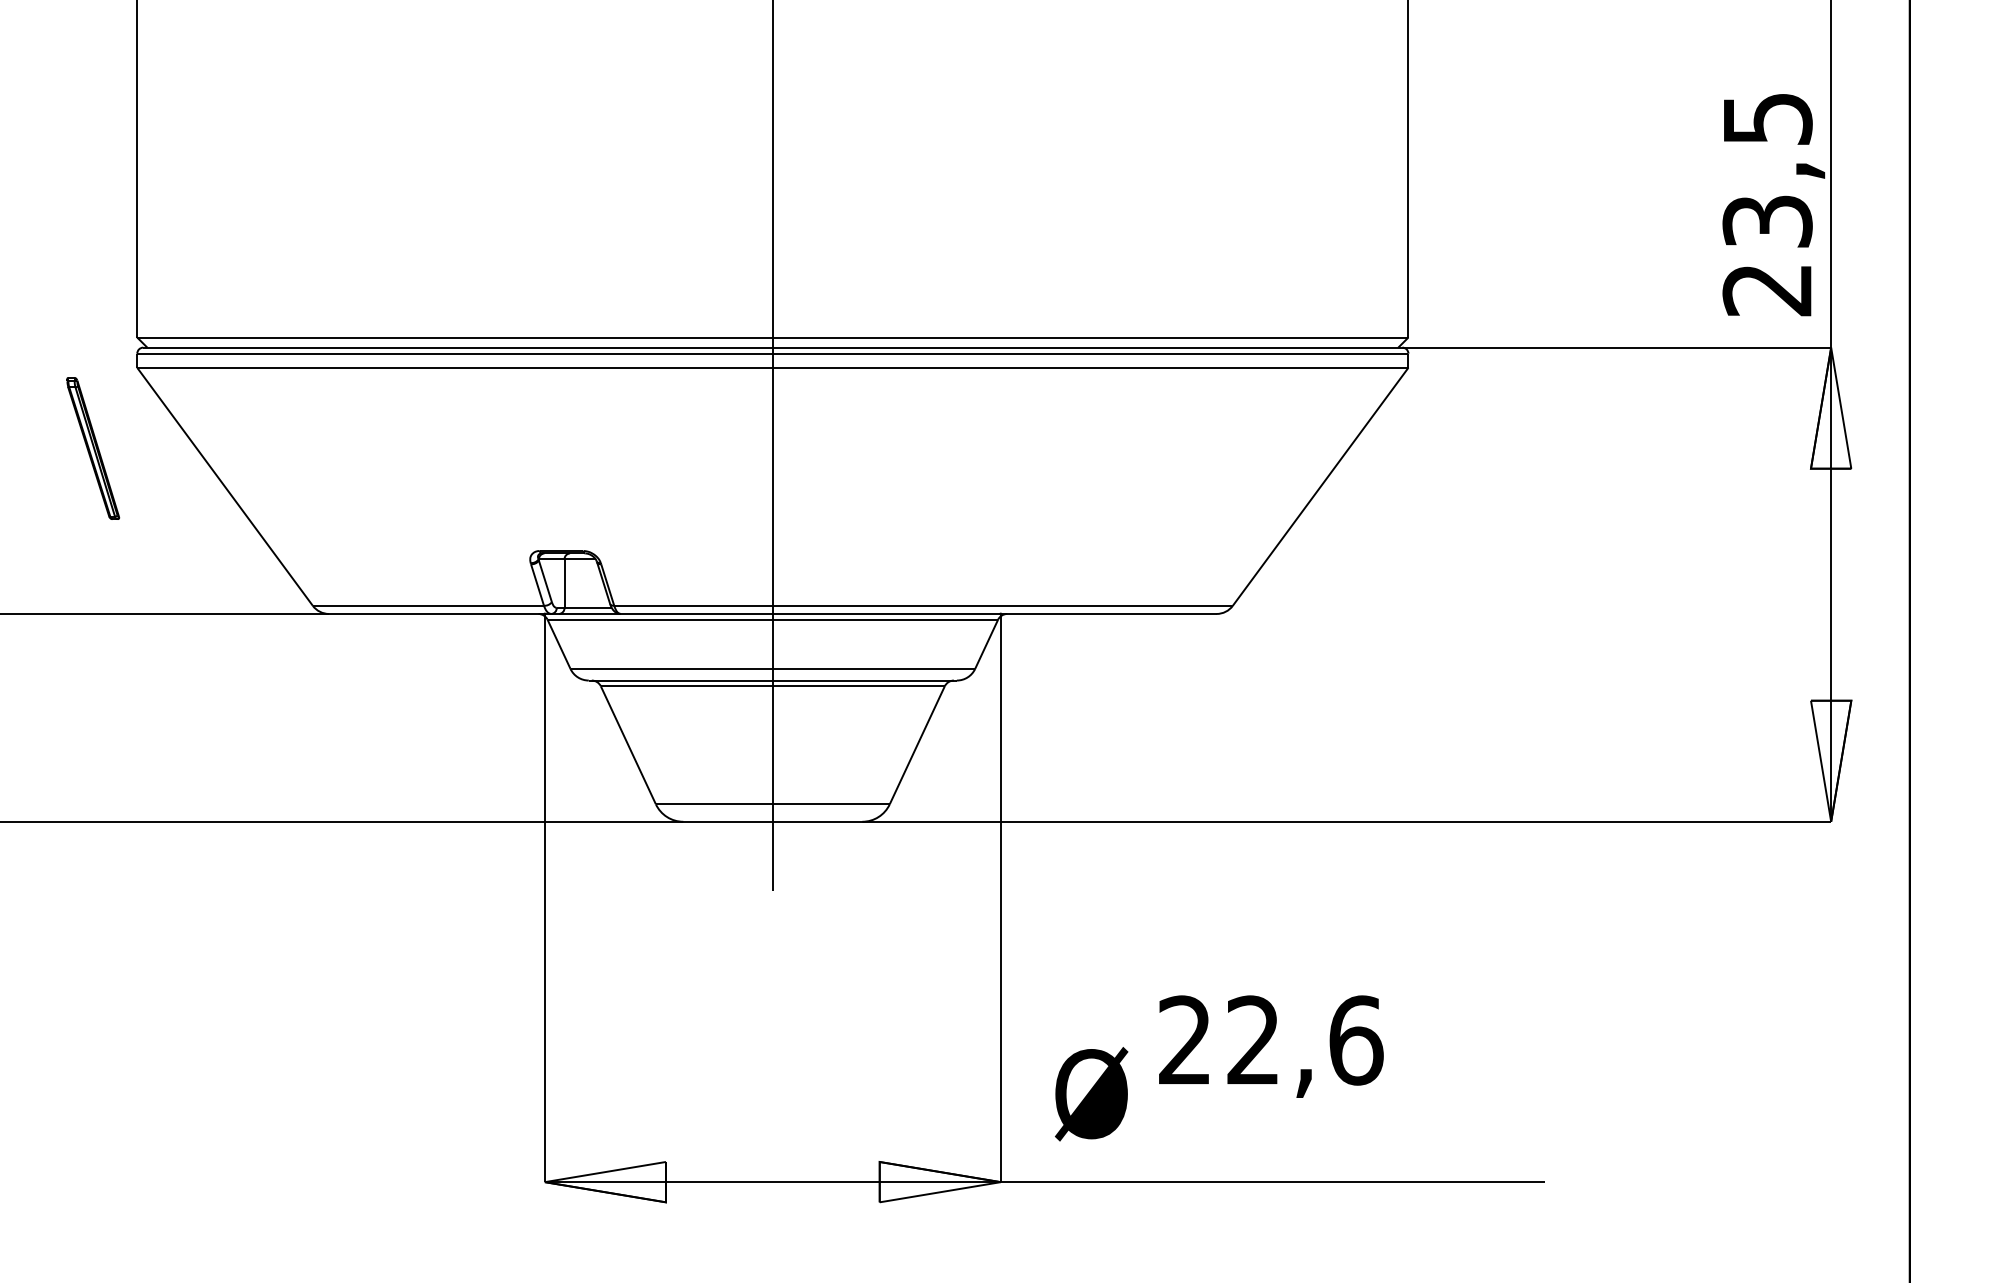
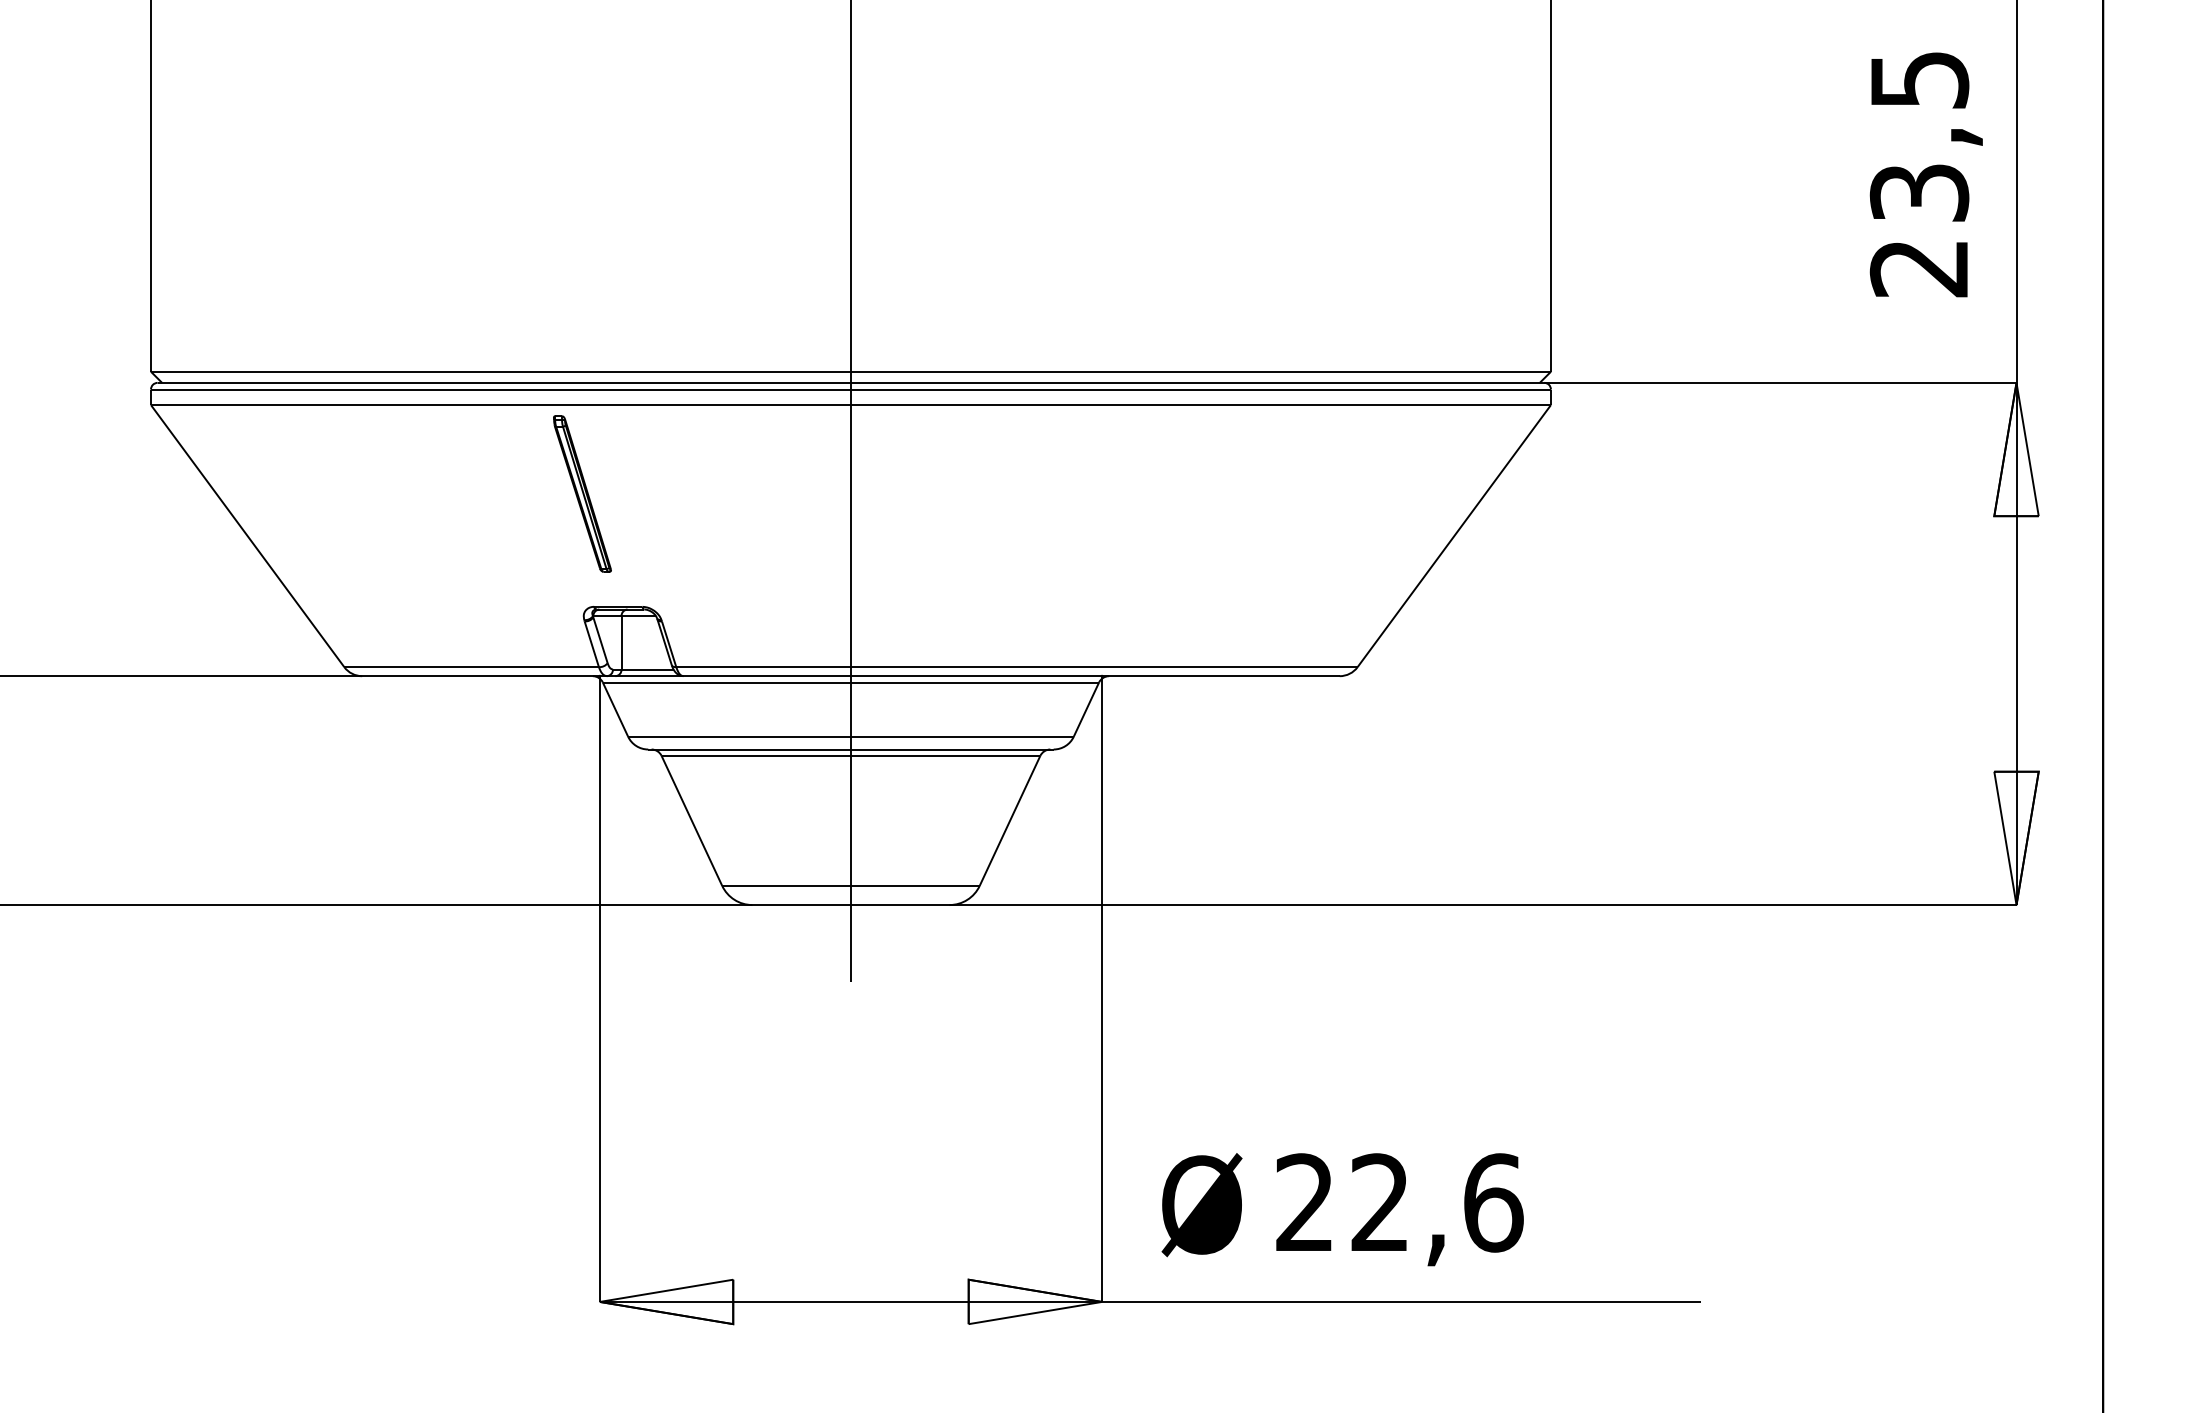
text: (1773, 204) -> (1925, 174), moved
part: (93, 448) -> (582, 493), moved
text: (1270, 1046) -> (1399, 1209), moved

